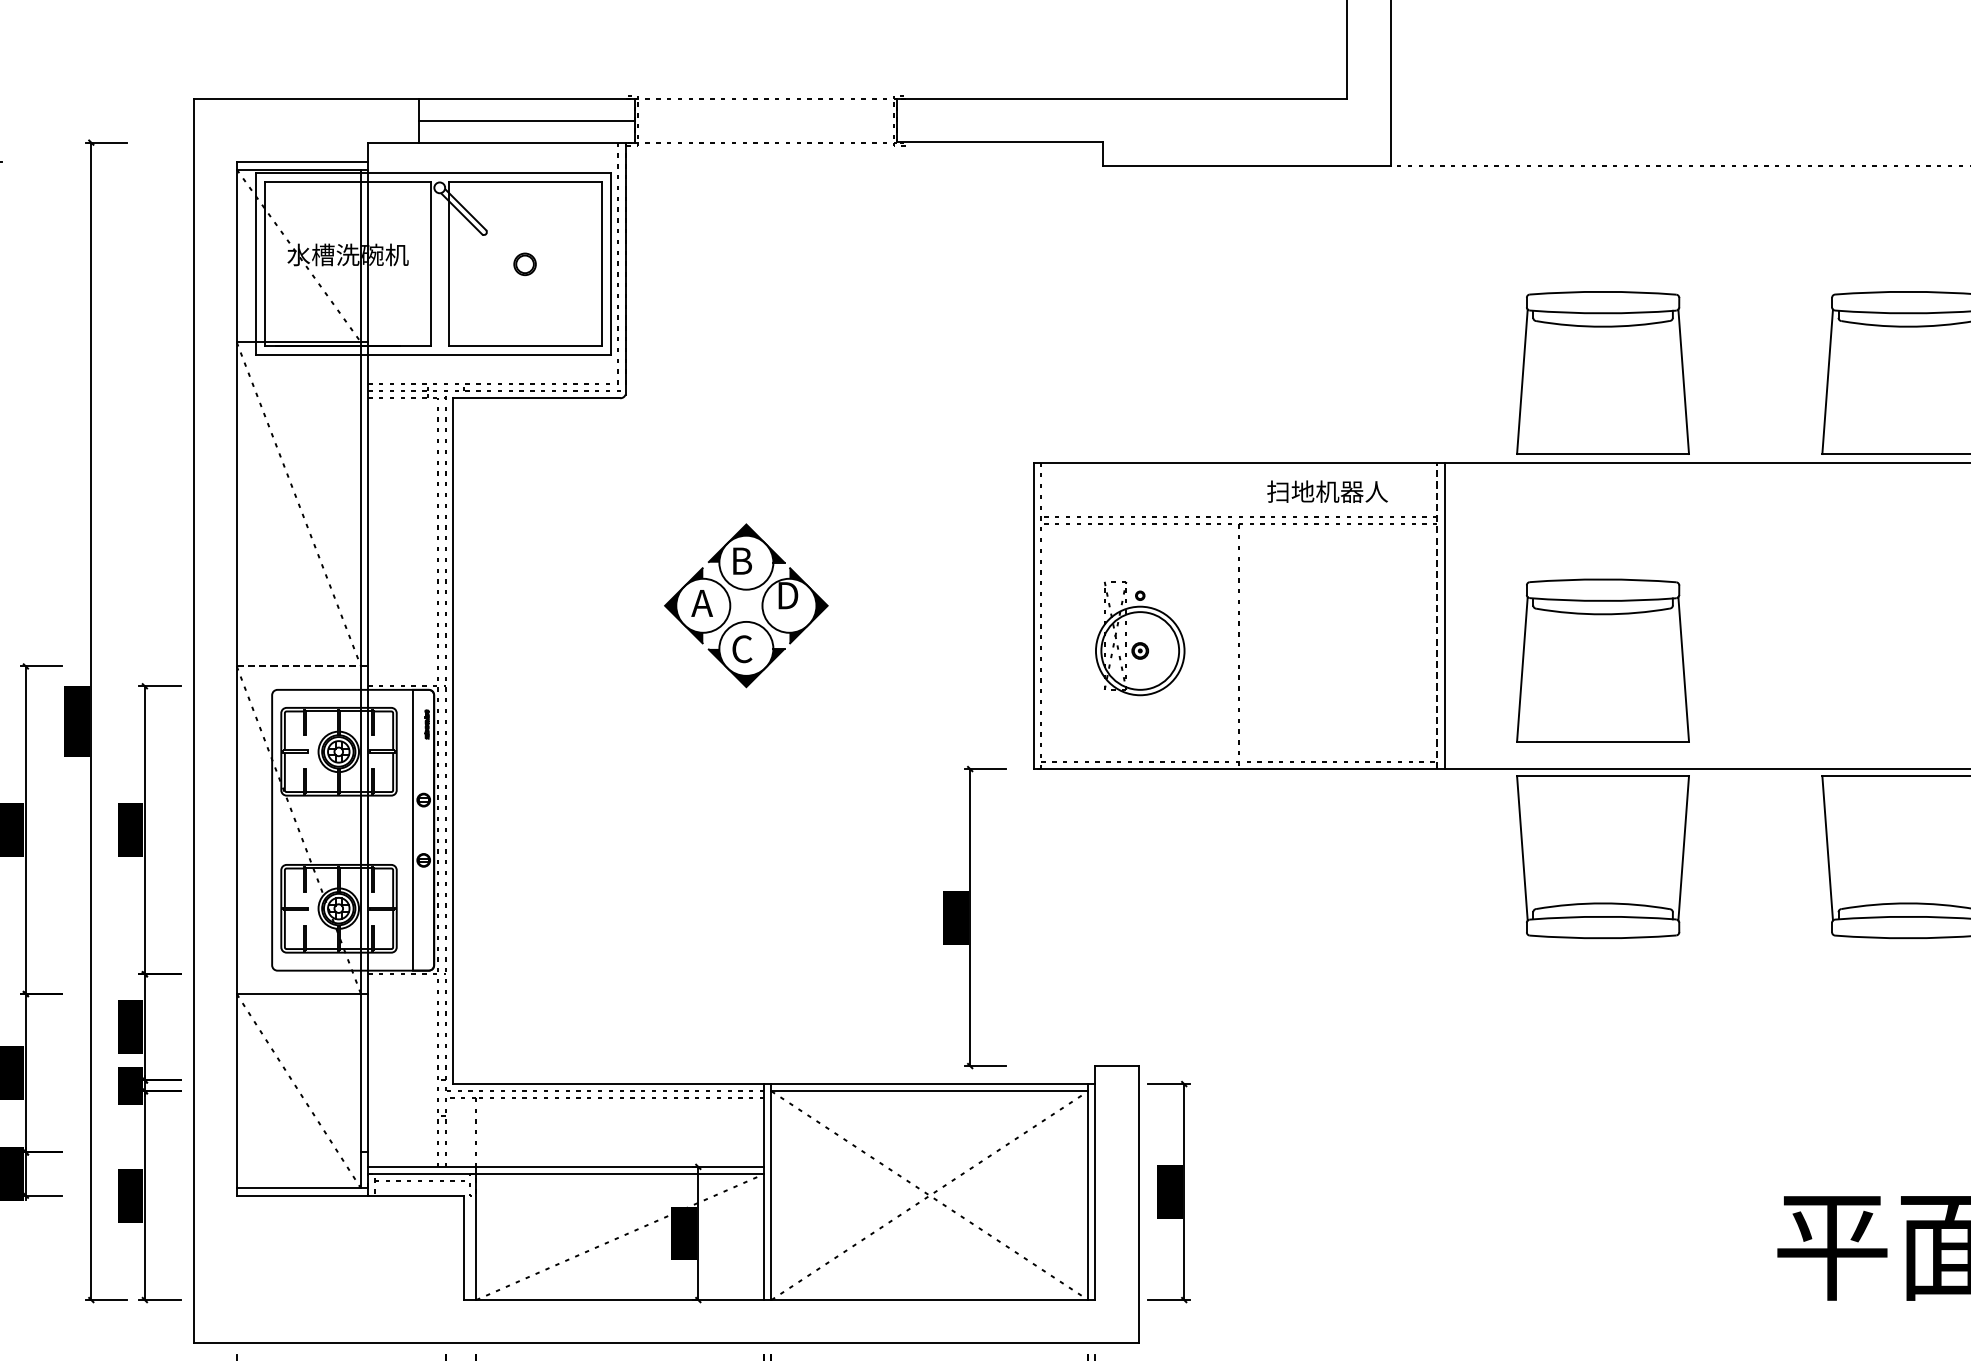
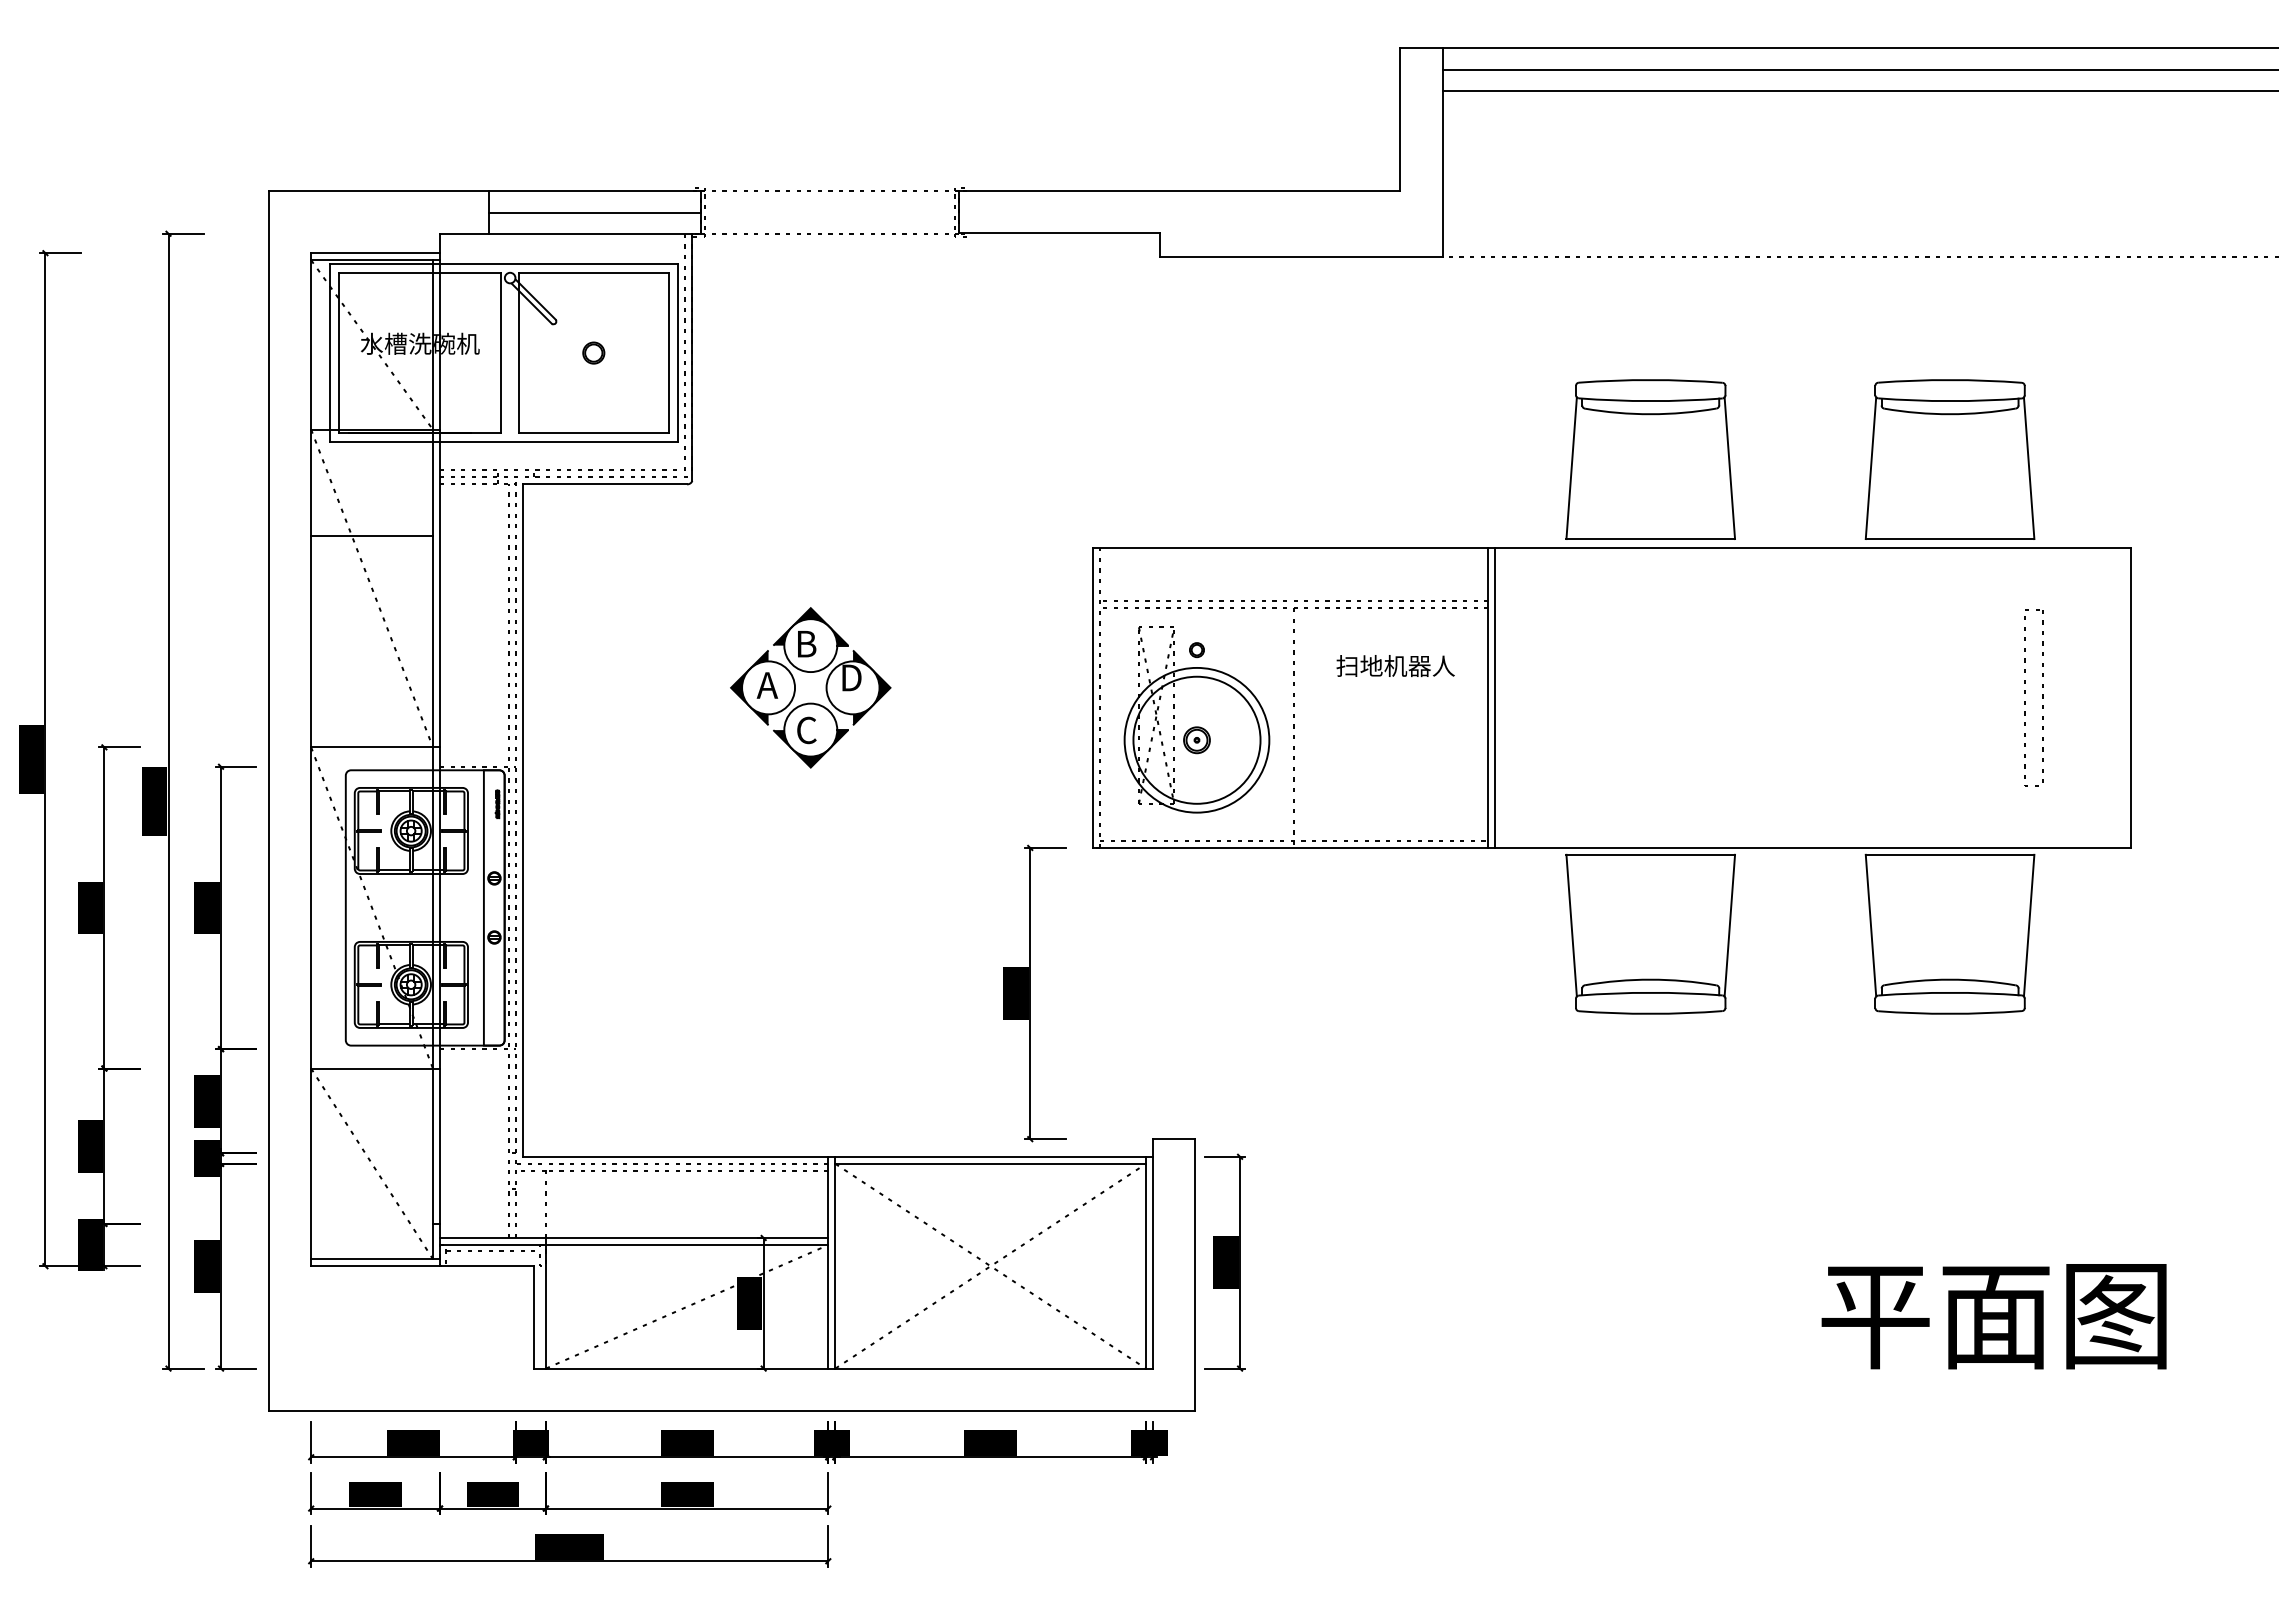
line: (298, 450) -> (371, 535), added
text: (1327, 492) -> (1395, 666), moved
line: (1437, 615) -> (1488, 697), dashed -> solid
part: (1139, 638) -> (1196, 719), size x1.67
part: (1602, 660) -> (1650, 741), removed
line: (303, 666) -> (376, 747), dashed -> solid

